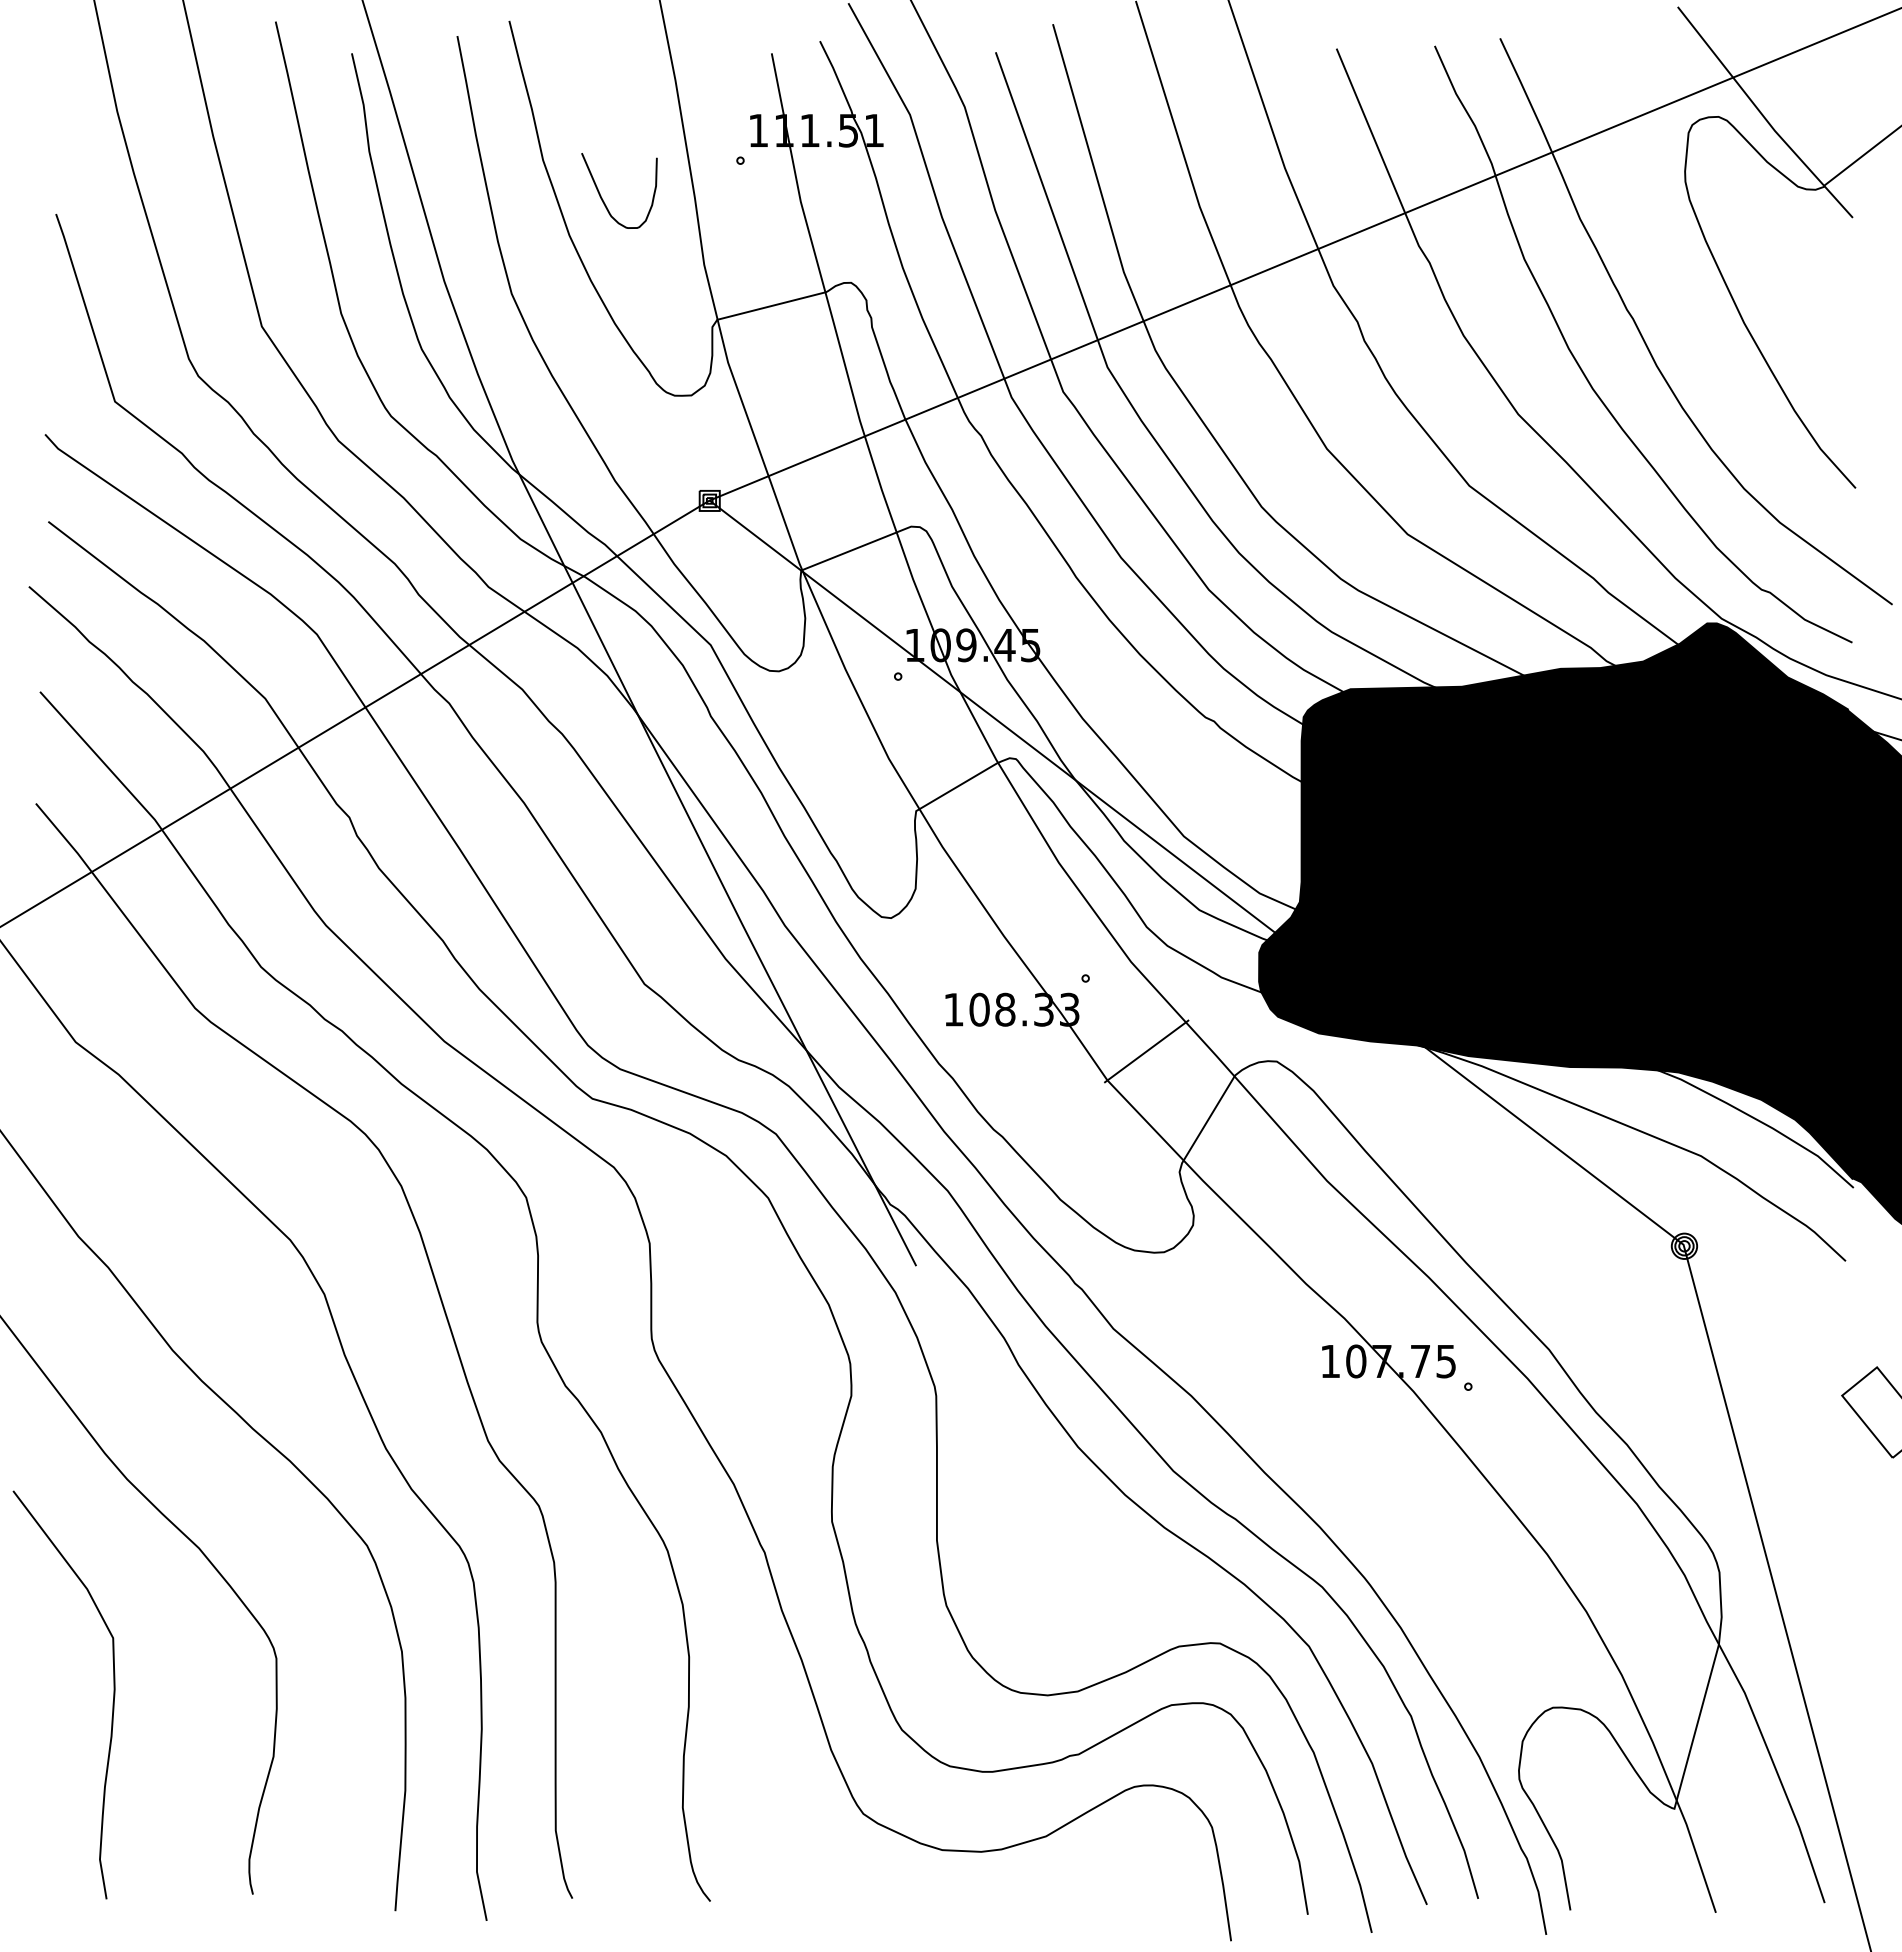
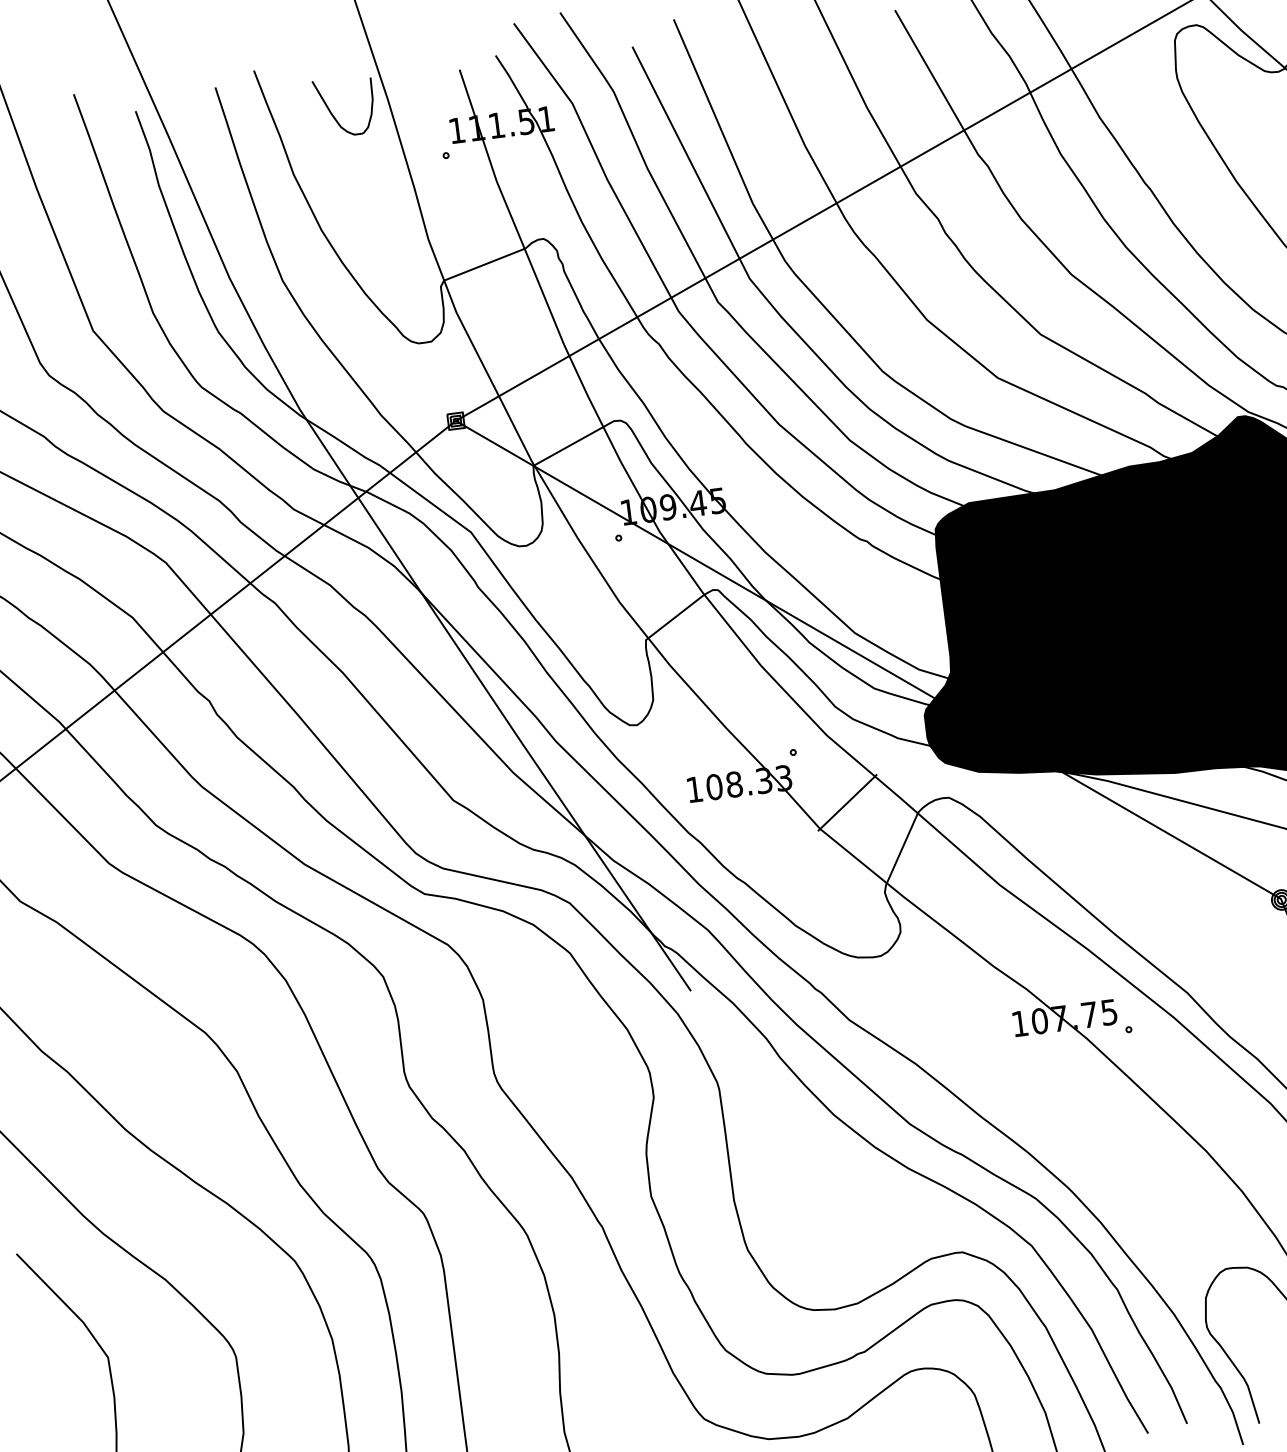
curve: (603, 199) -> (333, 115), moved

